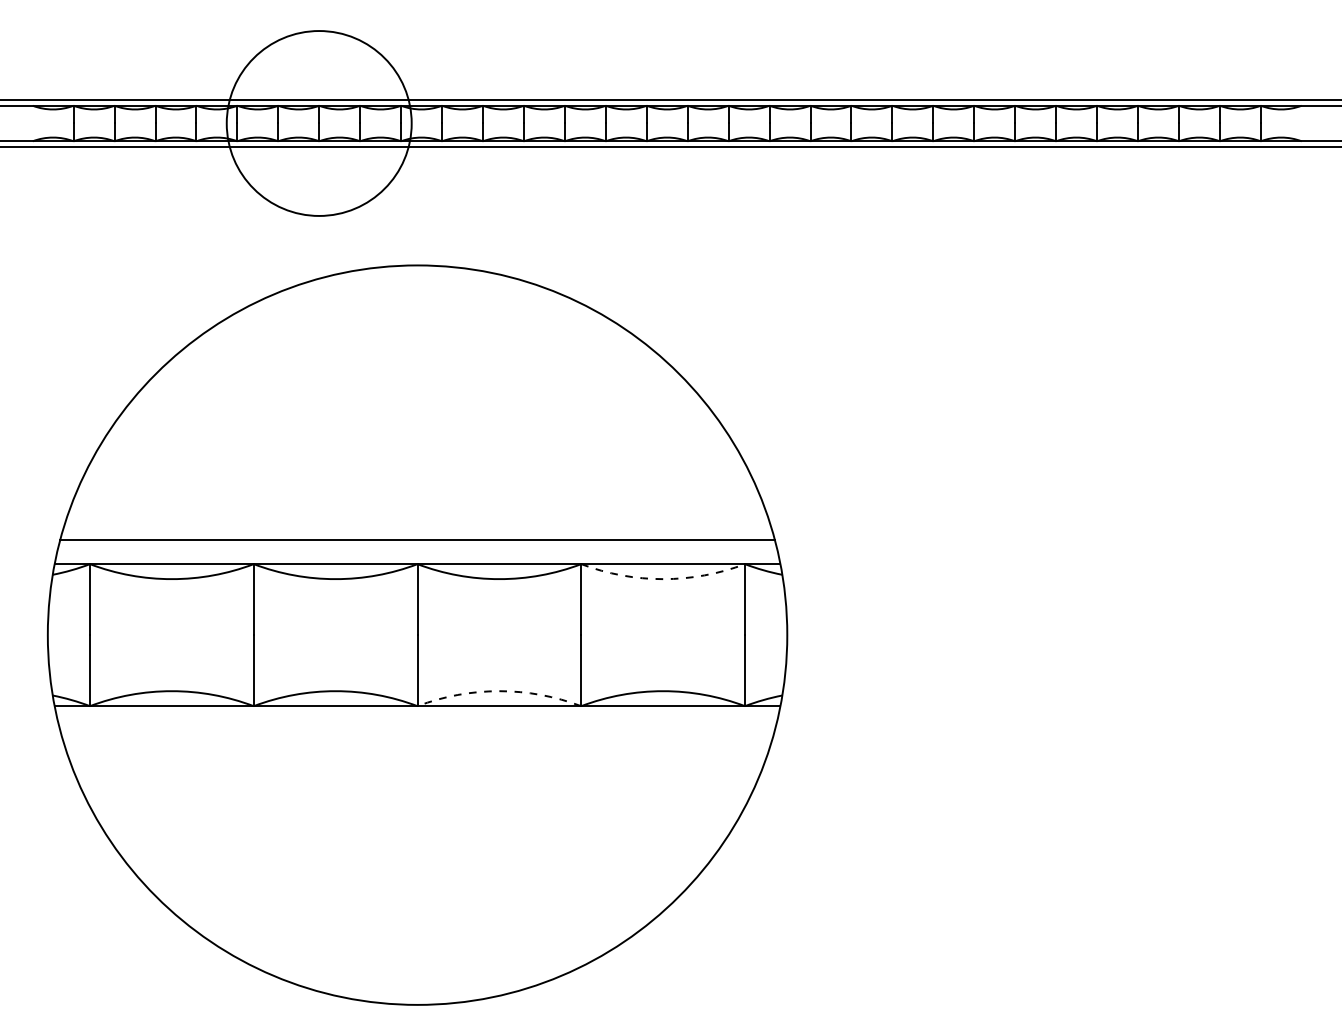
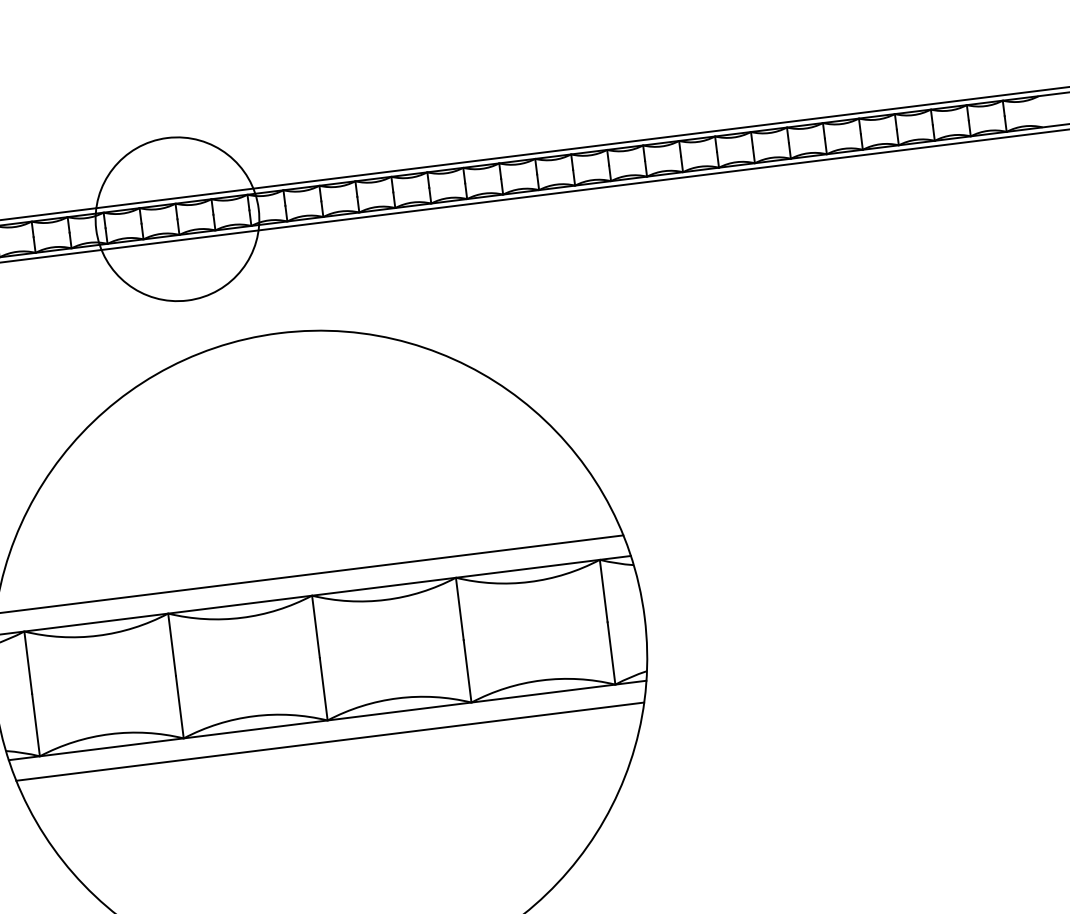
arc: (663, 579) -> (529, 582), dashed -> solid
arc: (499, 691) -> (398, 698), dashed -> solid
line: (417, 730) -> (330, 741), added

